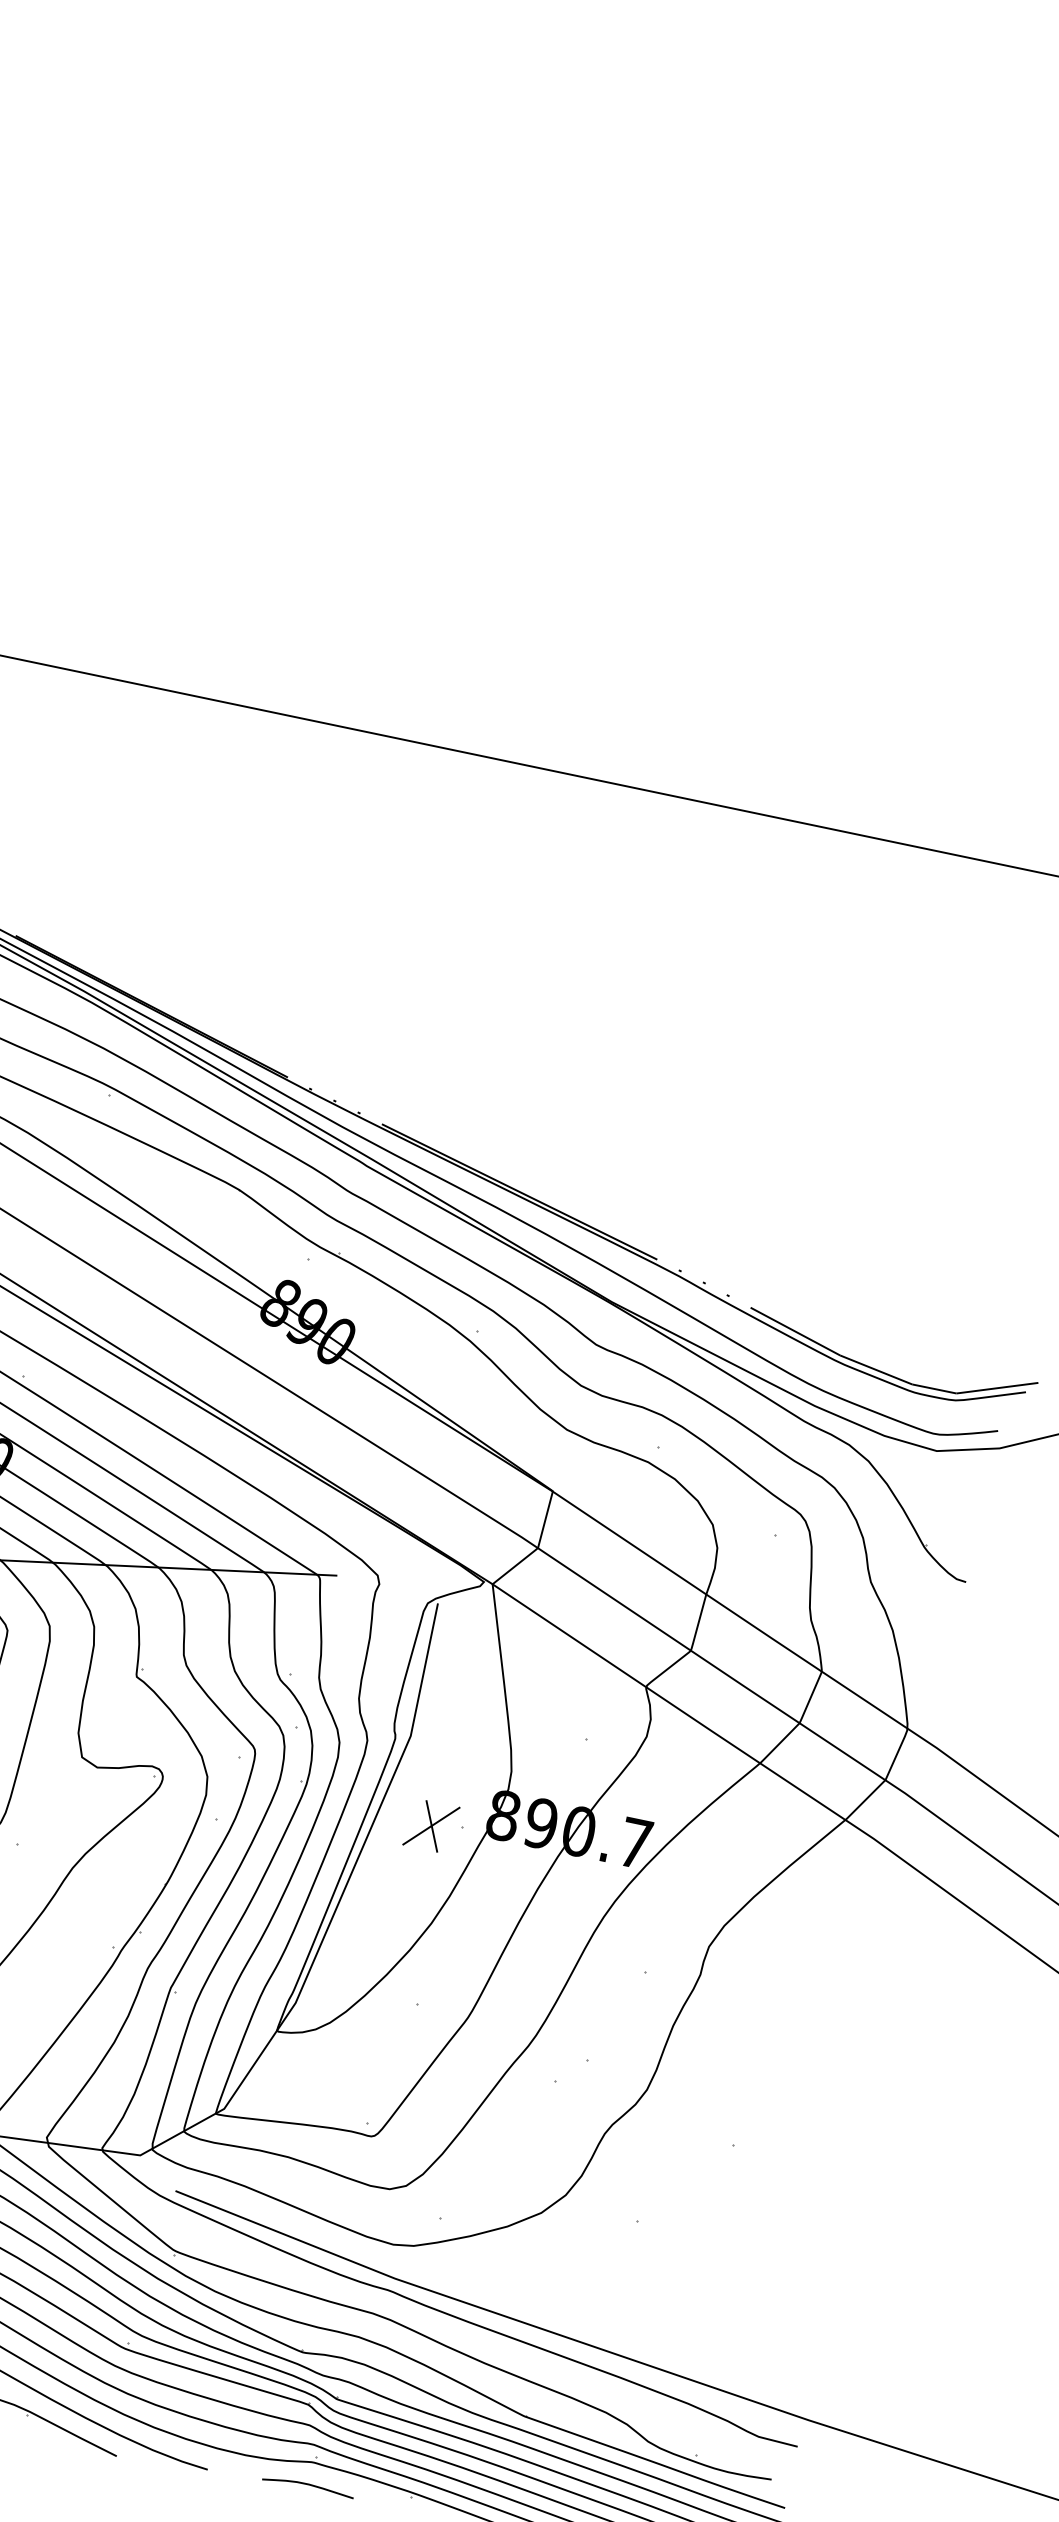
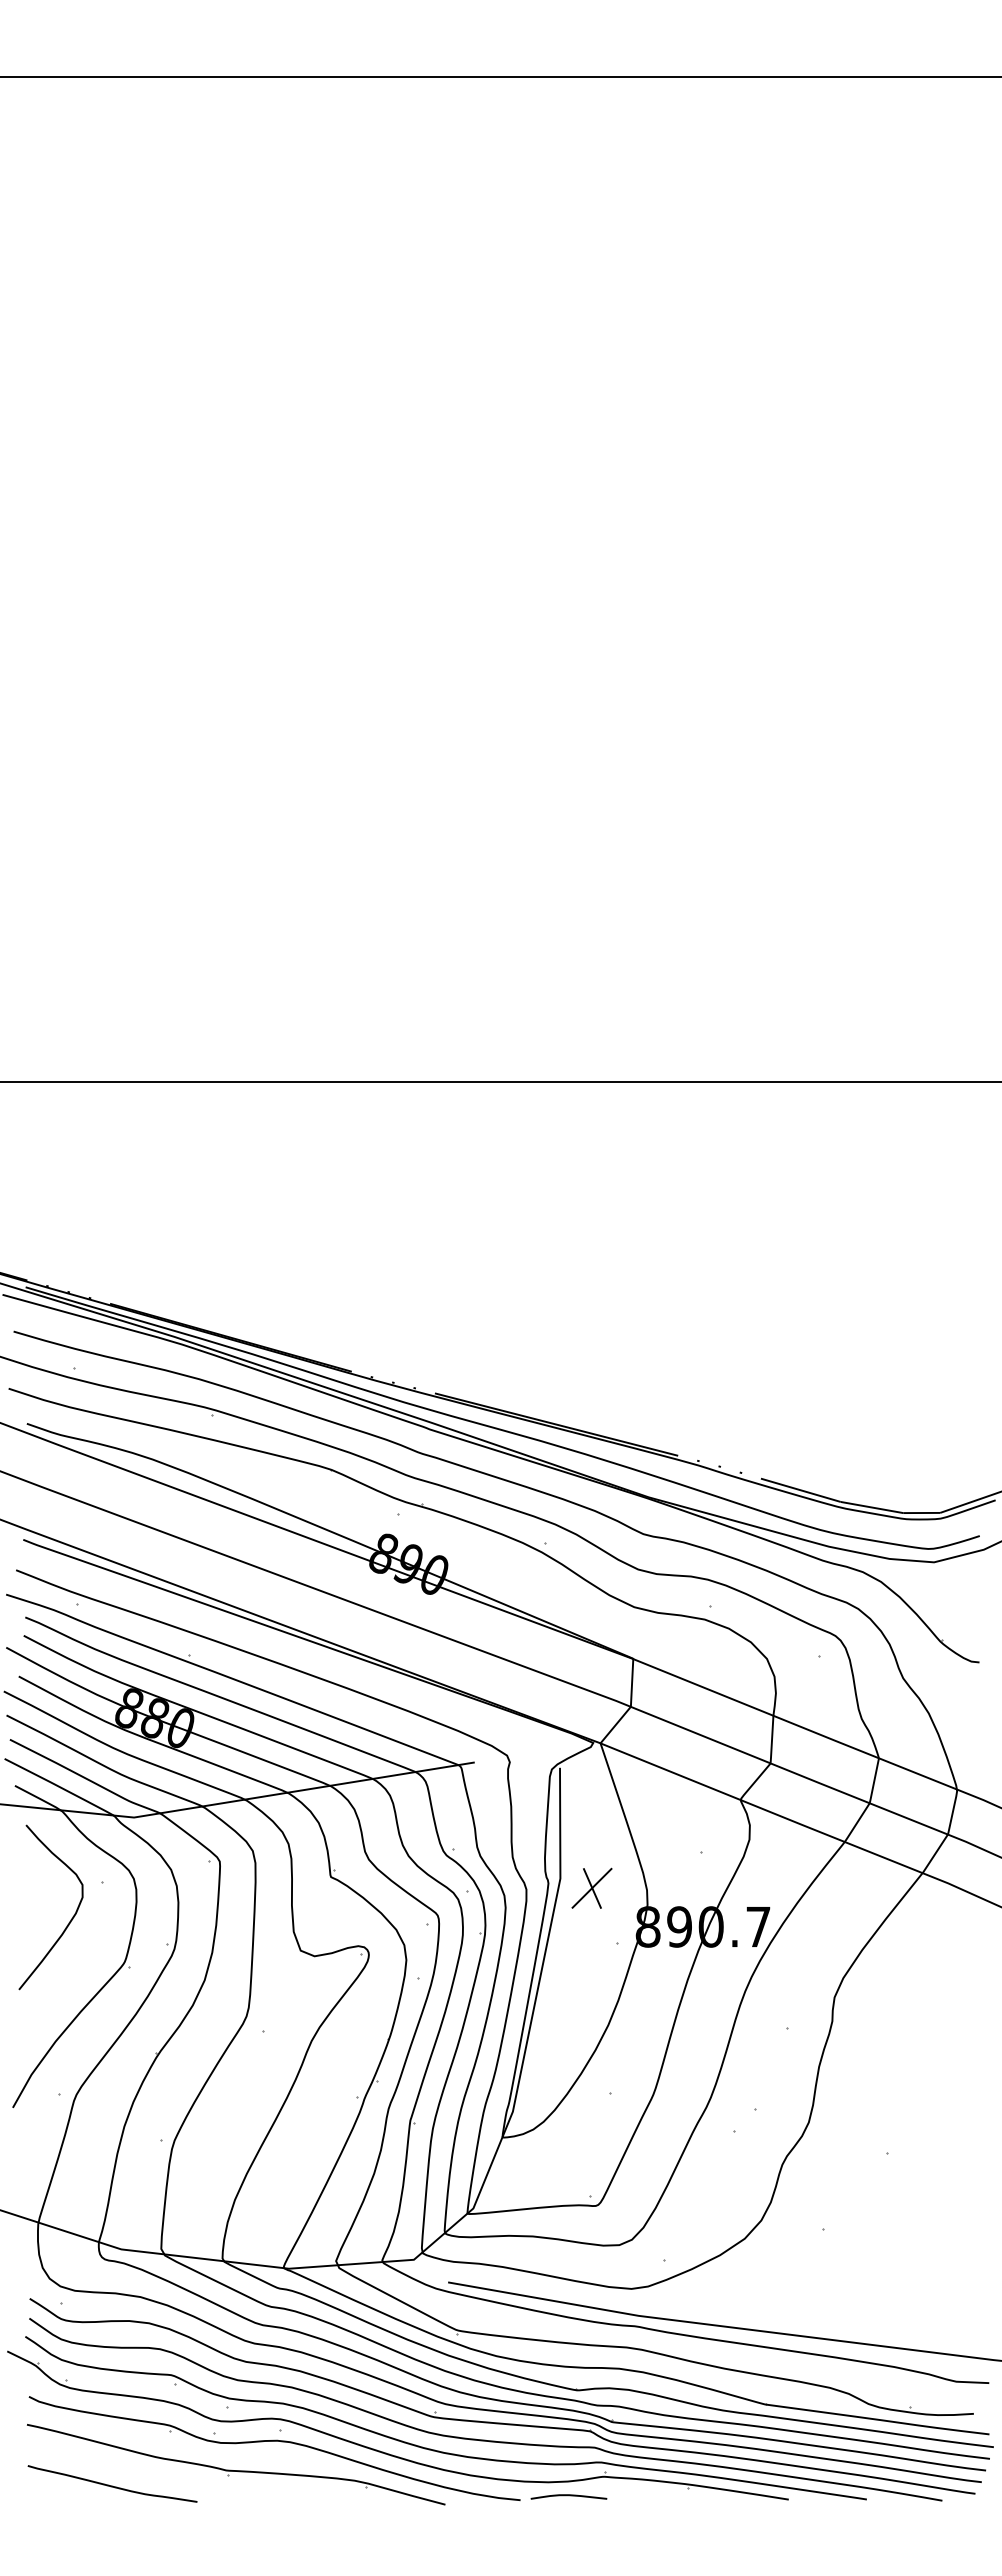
part: (430, 1825) -> (591, 1887), moved
curve: (307, 2485) -> (568, 2496), moved

